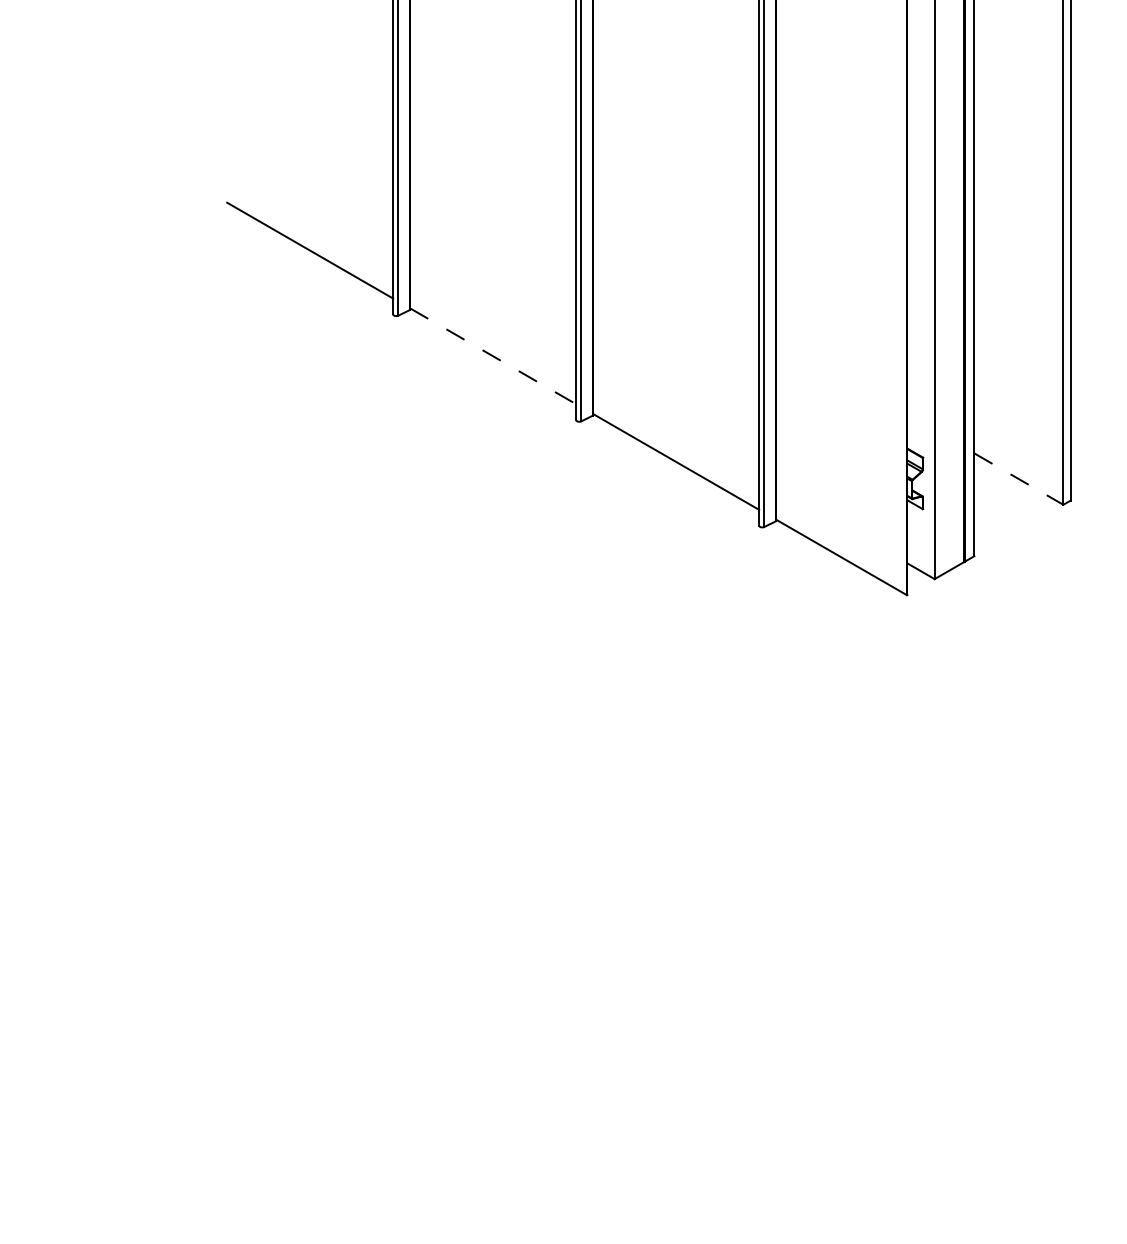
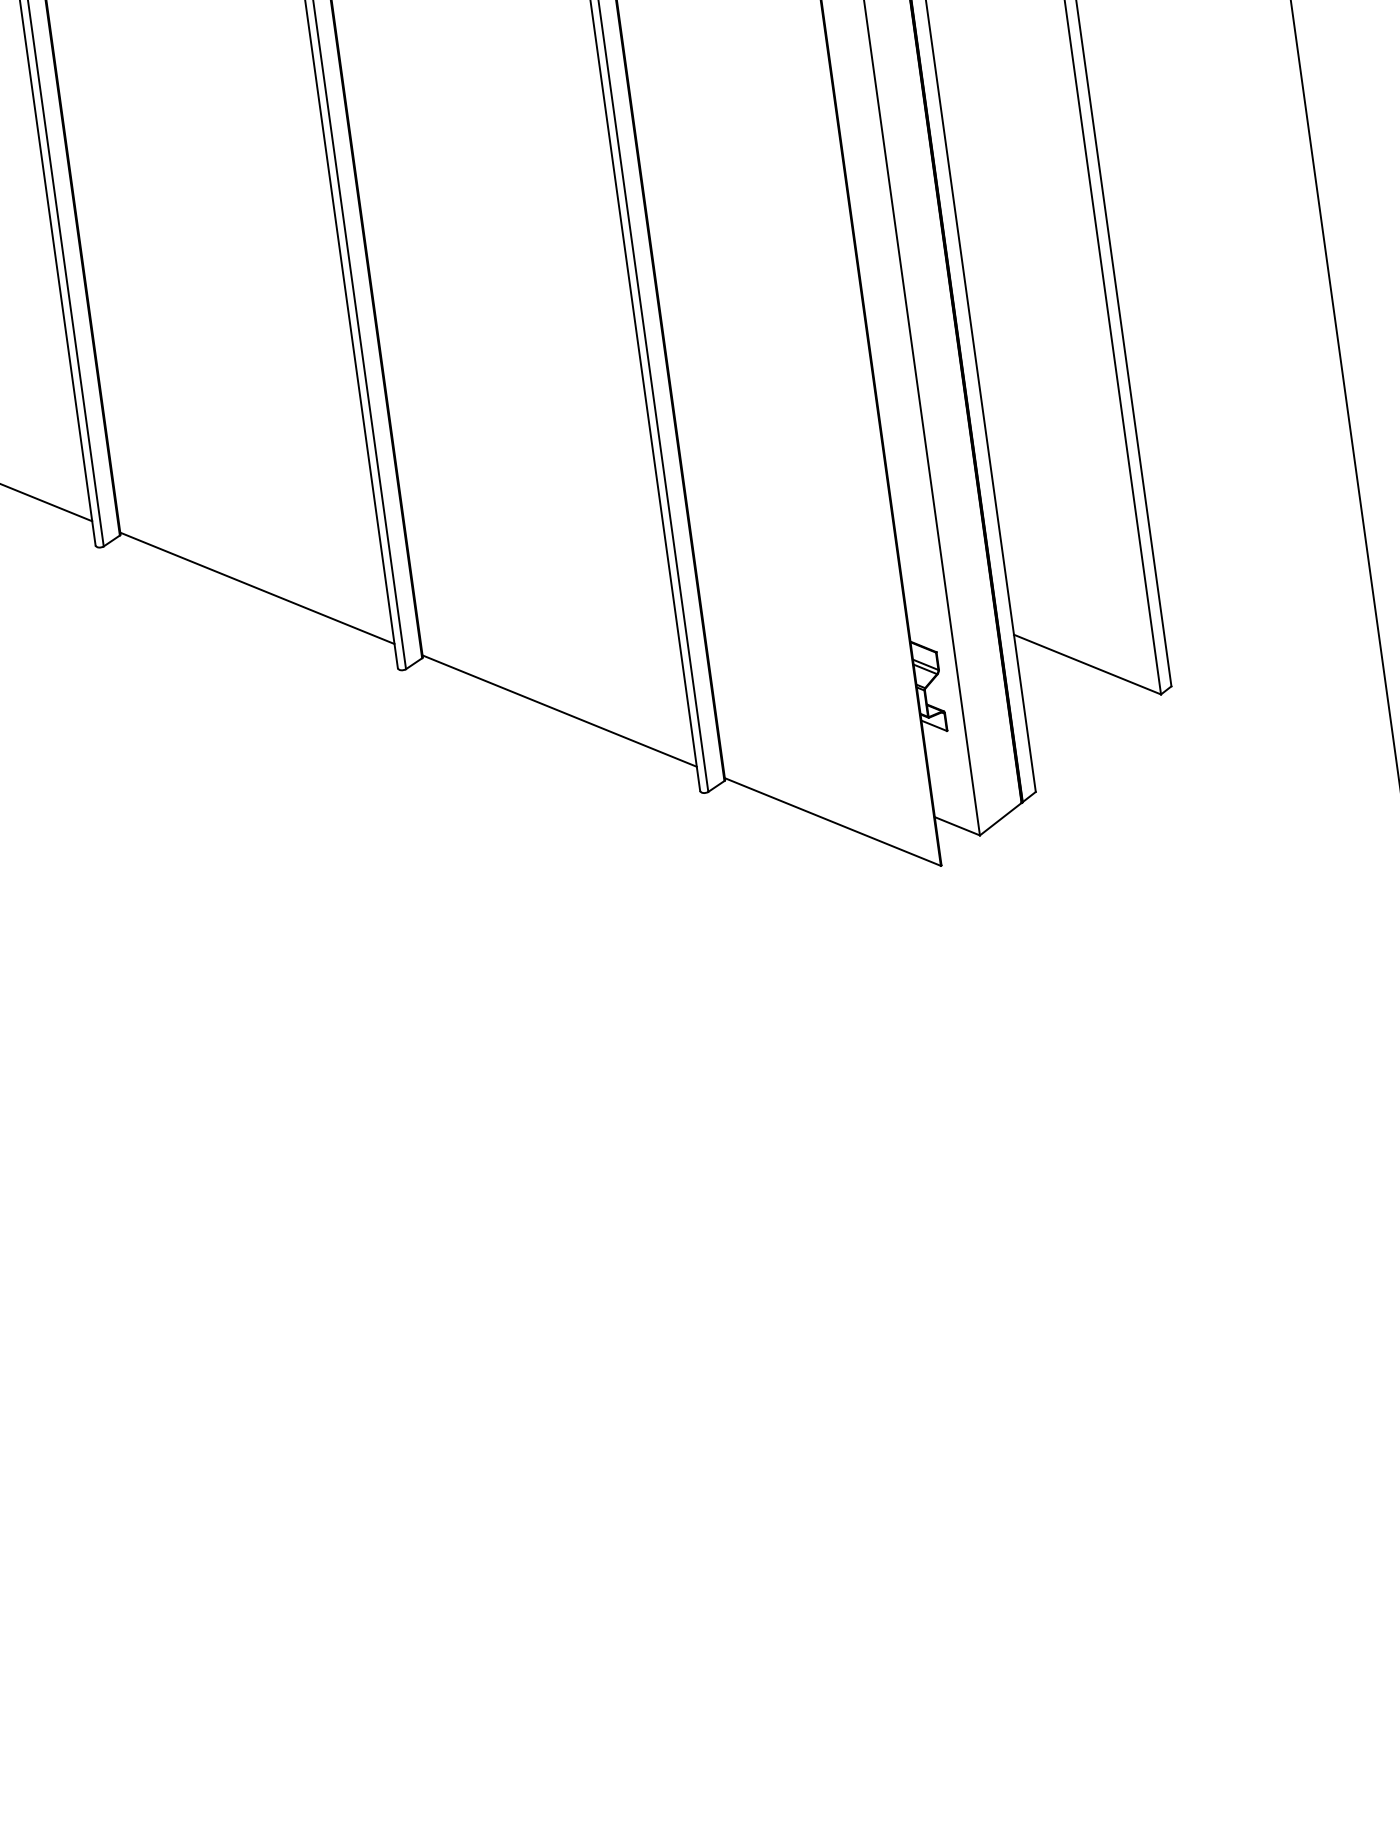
line: (493, 356) -> (257, 588), dashed -> solid
line: (1019, 479) -> (1088, 665), dashed -> solid

